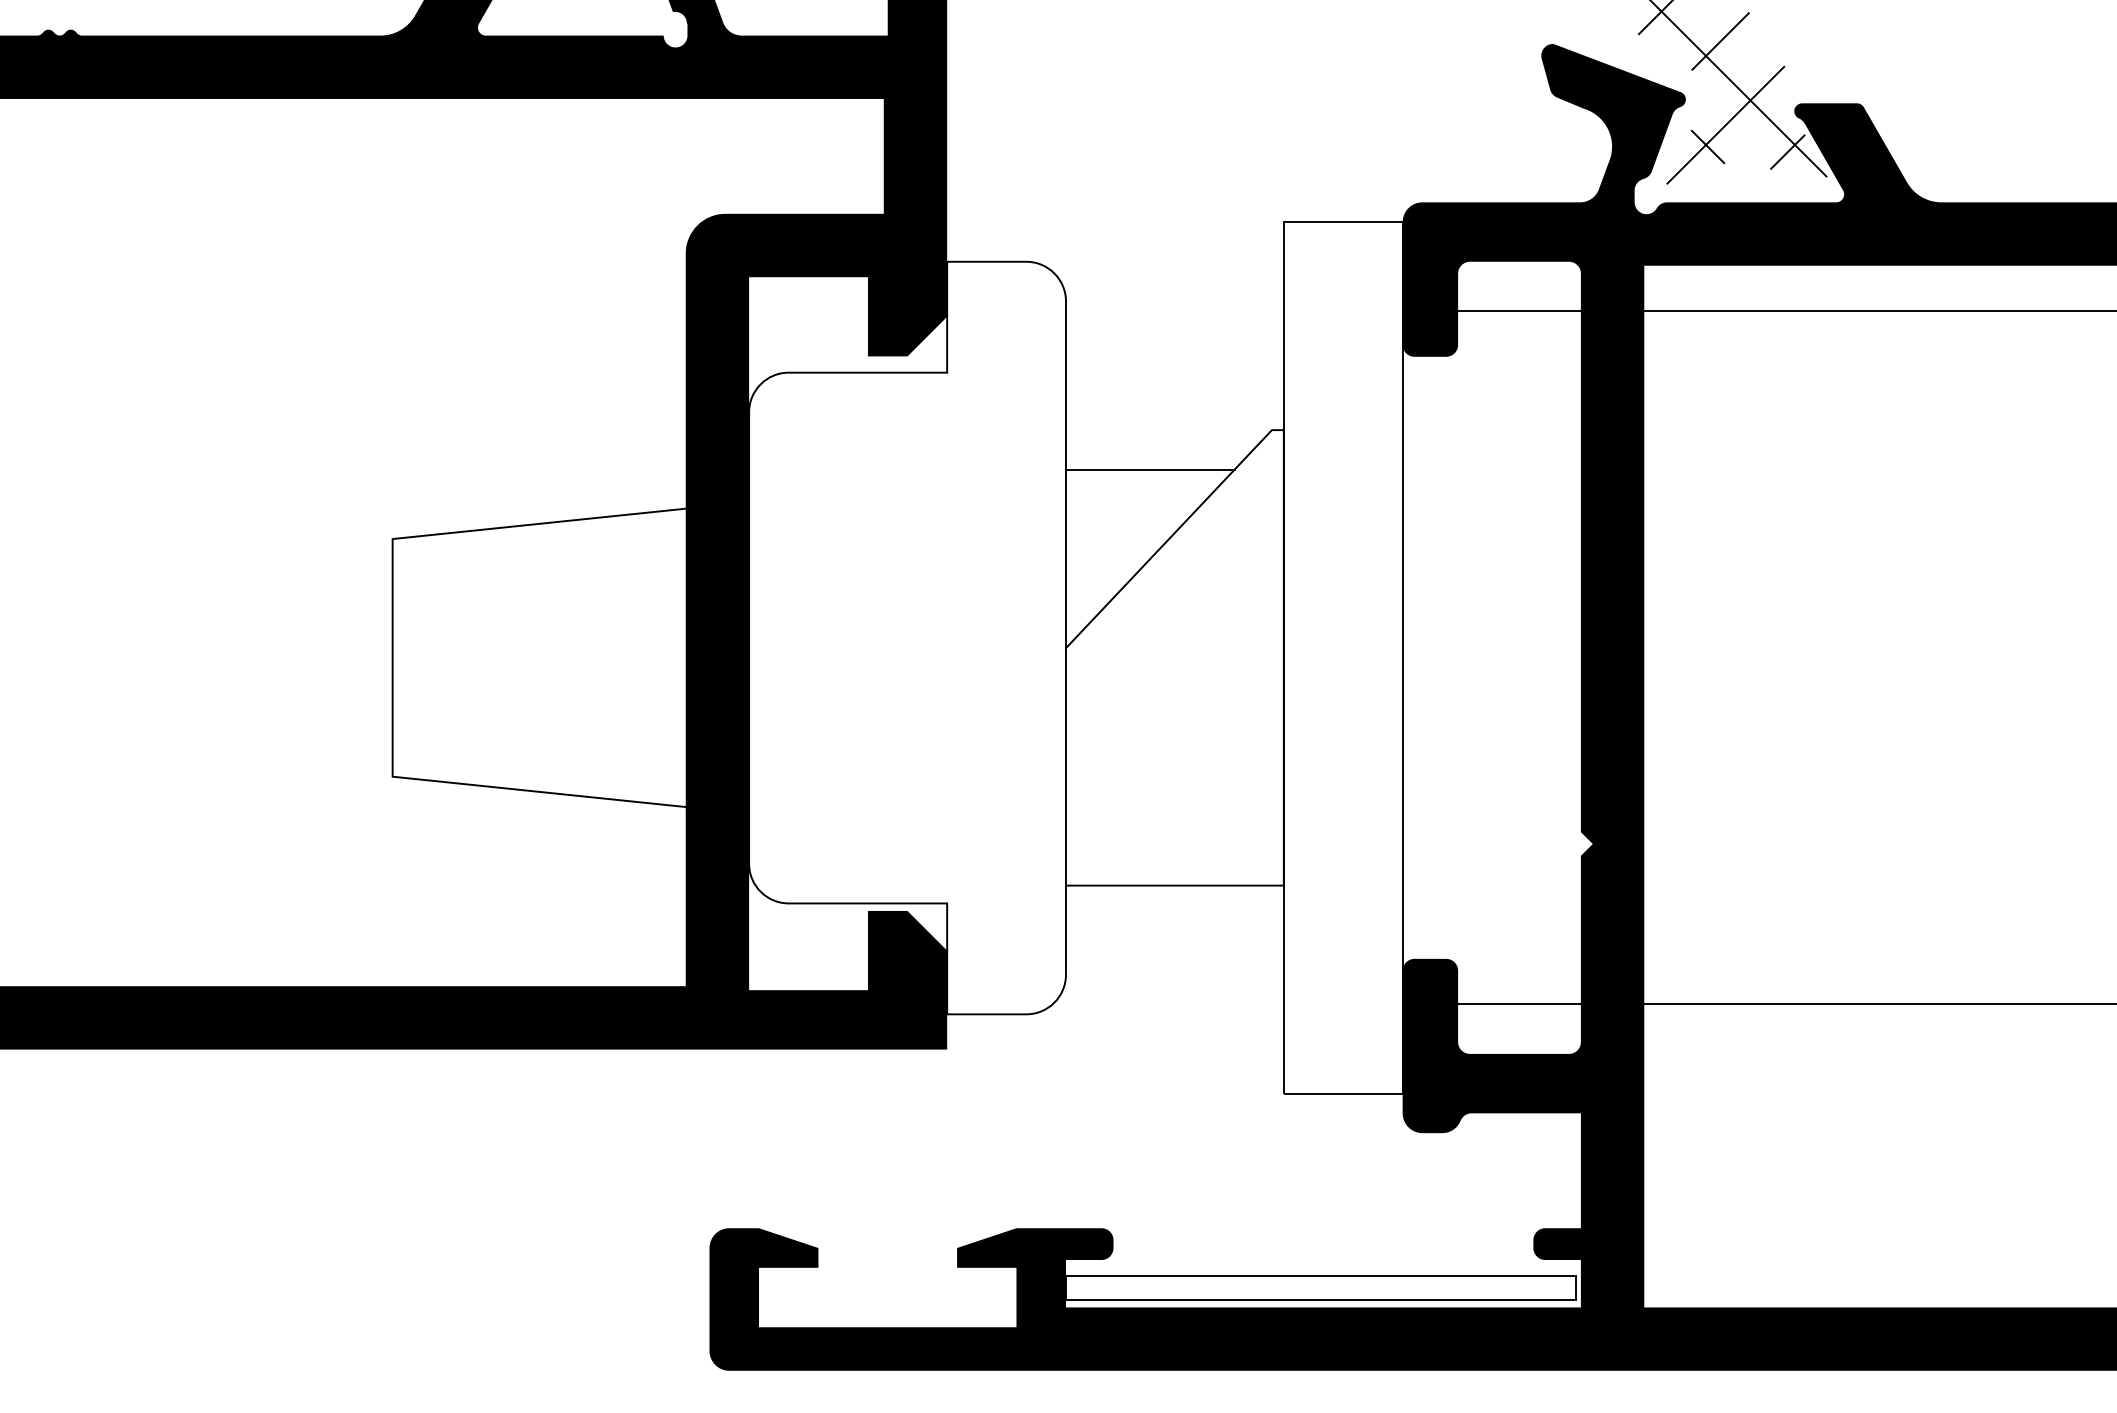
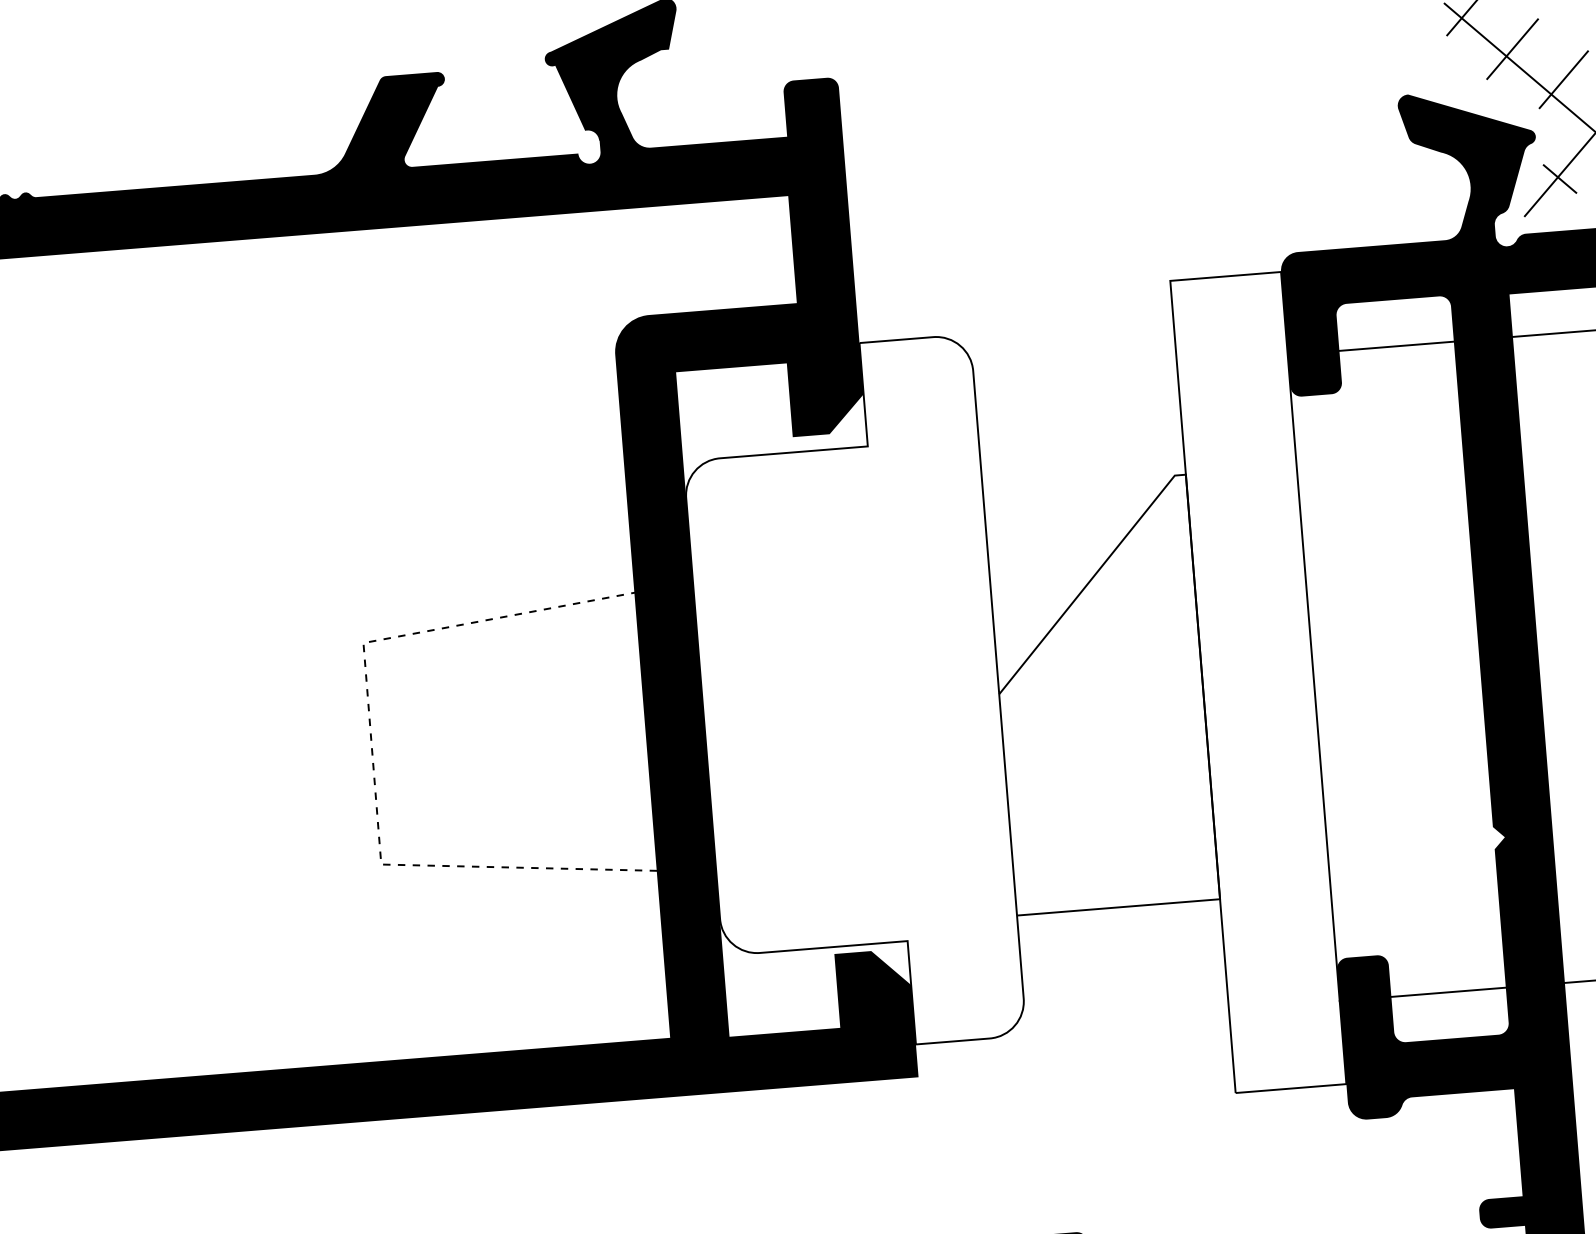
line: (1149, 469) -> (1063, 521), removed
line: (392, 657) -> (372, 753), solid -> dashed

